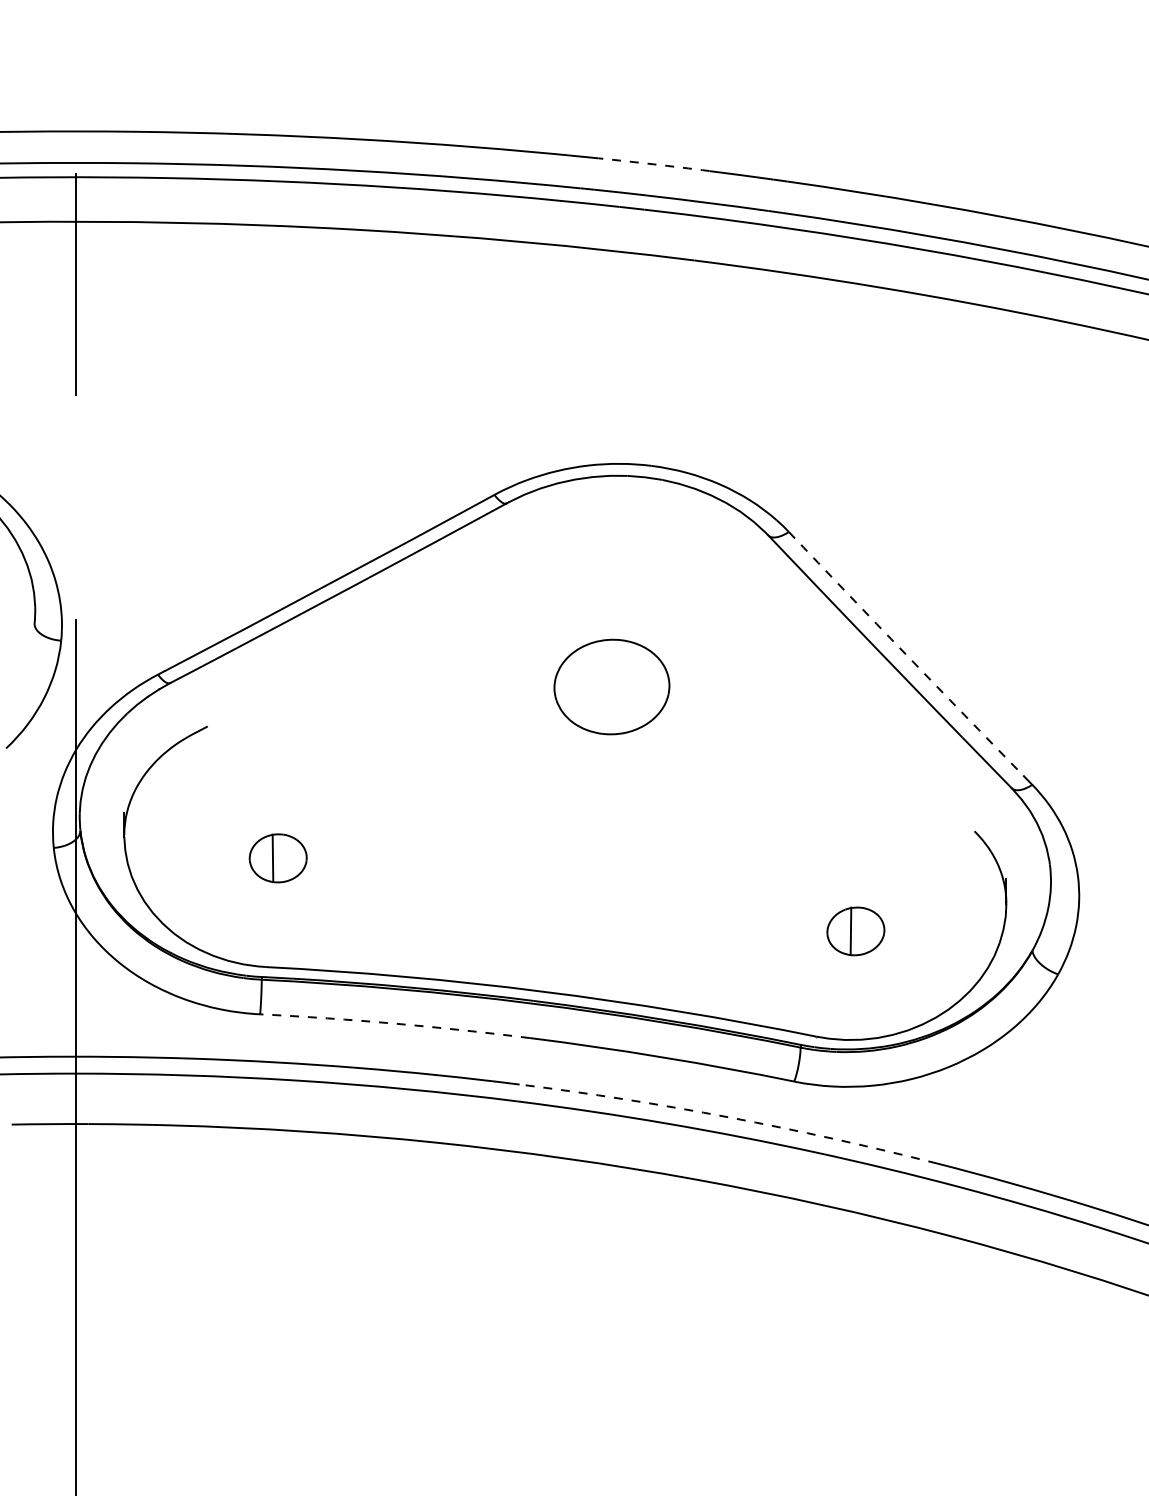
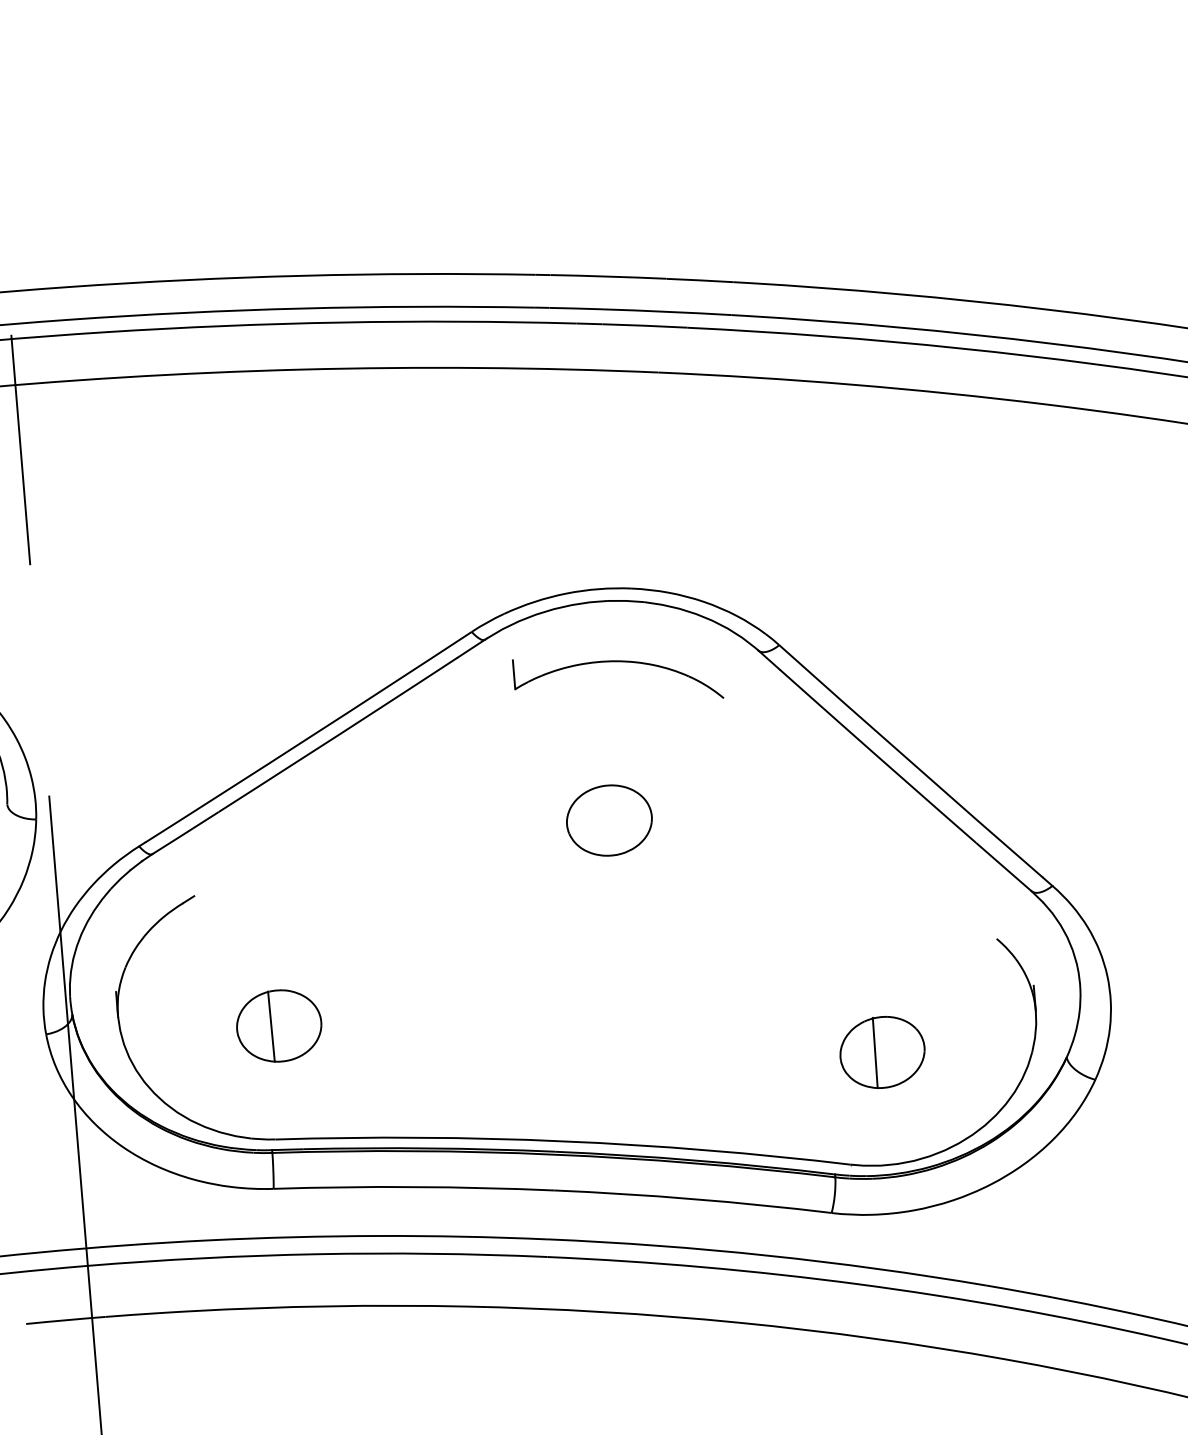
arc: (653, 164) -> (608, 276), dashed -> solid
part: (631, 535) -> (616, 662), added
arc: (905, 654) -> (910, 761), dashed -> solid
part: (611, 686) -> (609, 820), size x0.71
part: (277, 858) -> (278, 1026), size x1.43
part: (855, 931) -> (882, 1052), size x1.43
arc: (395, 1023) -> (414, 1186), dashed -> solid
arc: (729, 1117) -> (767, 1255), dashed -> solid

